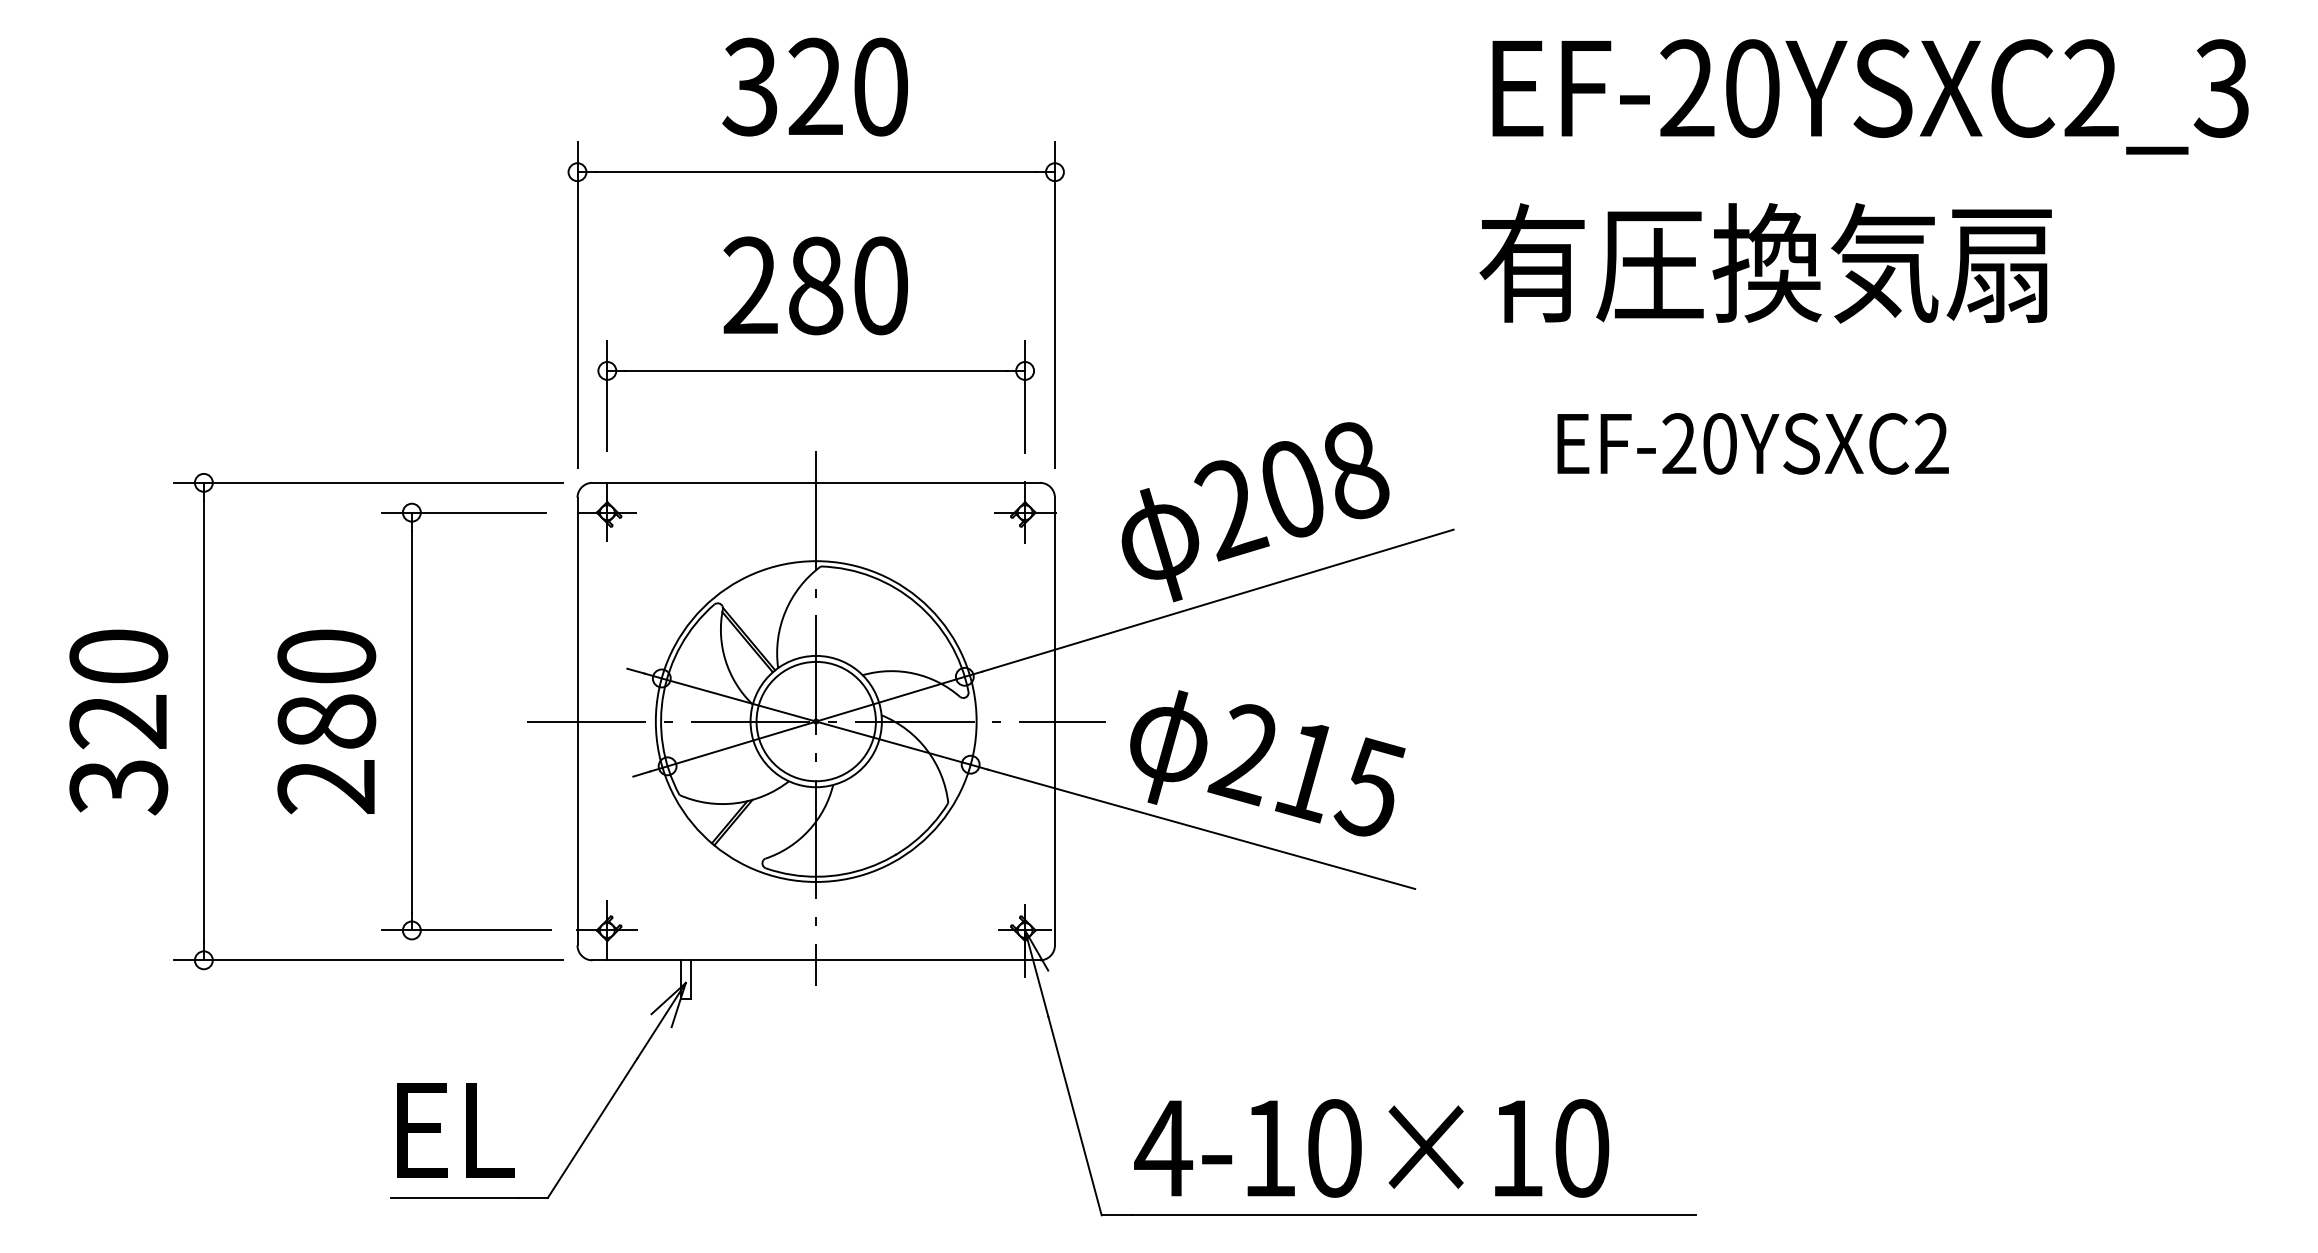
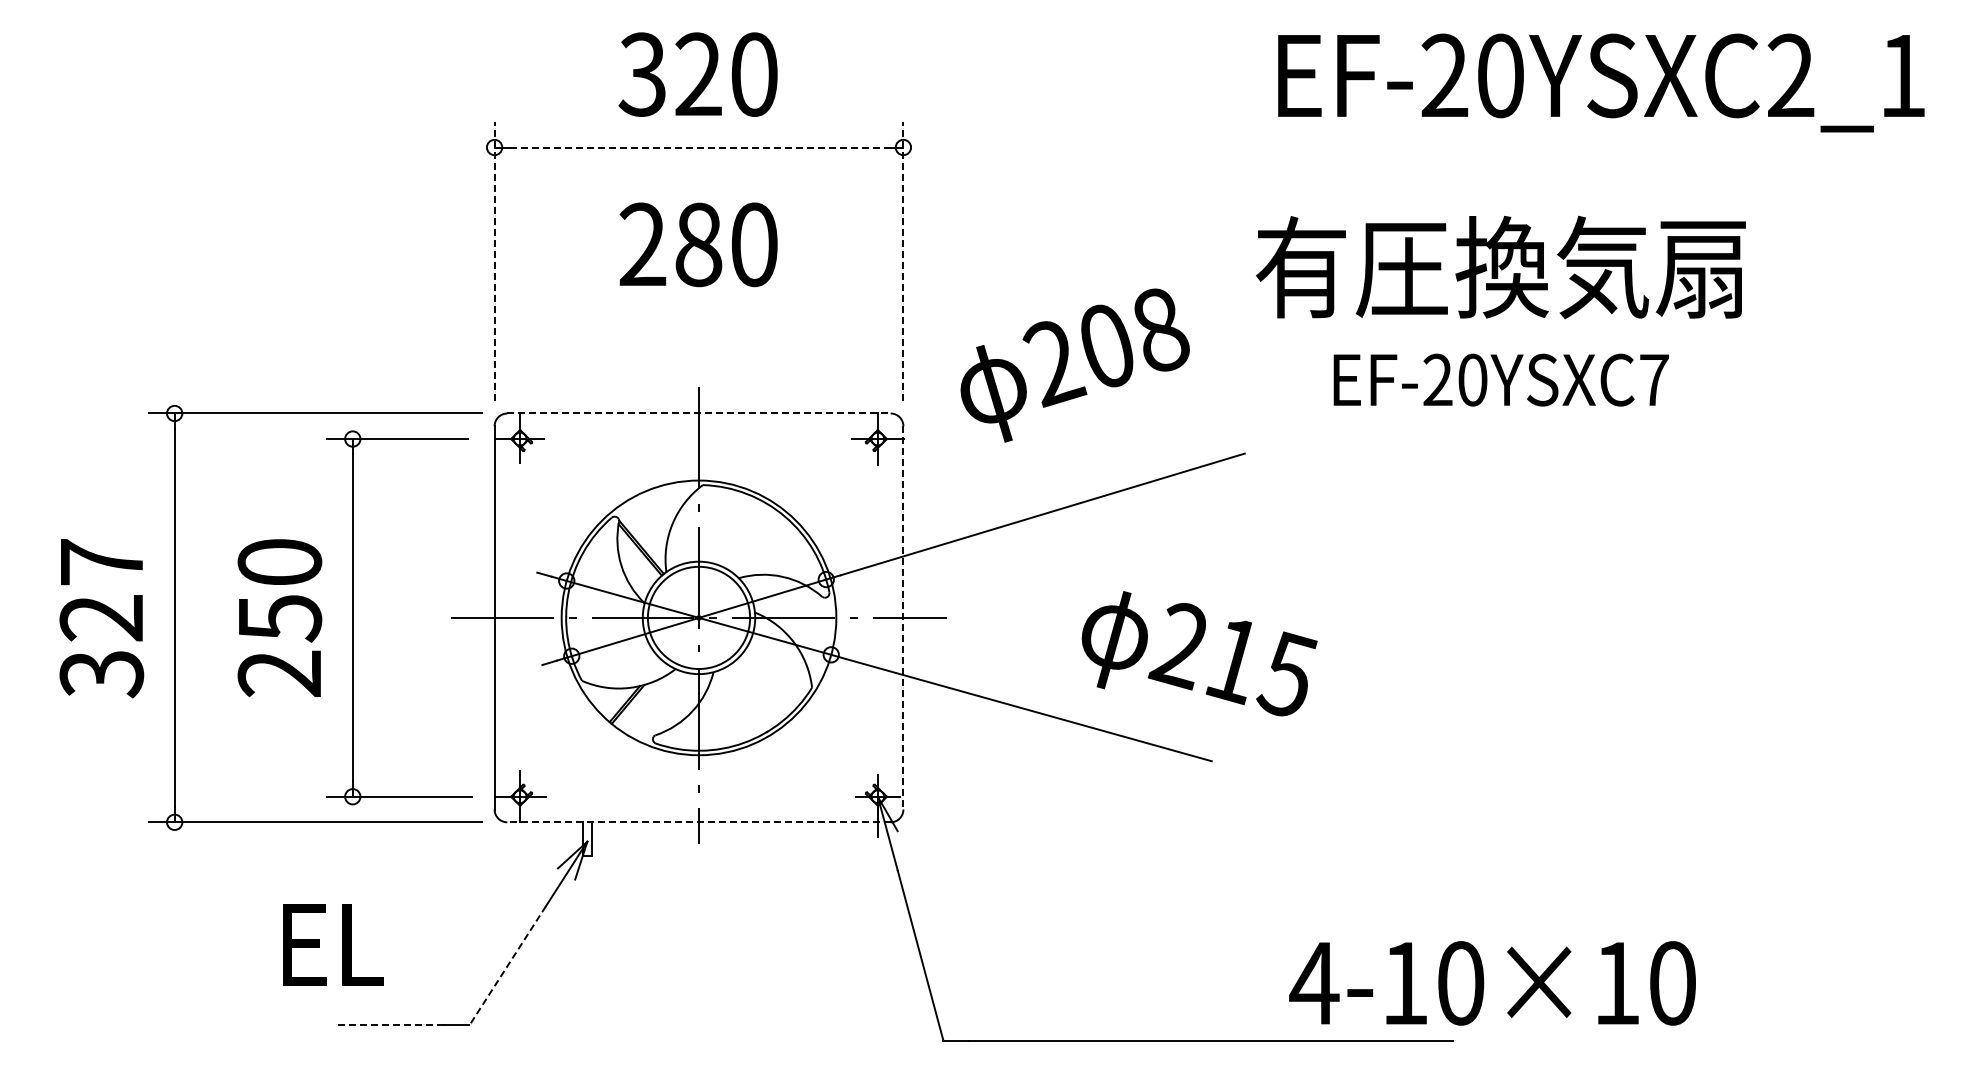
text: (2220, 88) -> (1901, 75), EF-20YSXC2_3 -> EF-20YSXC2_1
line: (816, 172) -> (699, 147), solid -> dashed
text: (1765, 263) -> (1500, 267), moved
line: (577, 304) -> (494, 260), solid -> dashed
line: (1055, 304) -> (903, 260), solid -> dashed
part: (815, 371) -> (698, 318), removed
text: (1932, 443) -> (1654, 379), EF-20YSXC2 -> EF-20YSXC7
line: (816, 482) -> (699, 413), solid -> dashed
text: (1254, 512) -> (1074, 365), moved
text: (118, 656) -> (101, 562), 320 -> 327
line: (1055, 721) -> (903, 617), solid -> dashed
text: (326, 722) -> (279, 618), 280 -> 250
text: (1267, 763) -> (1199, 653), moved
line: (816, 960) -> (699, 822), solid -> dashed
line: (592, 1127) -> (507, 965), solid -> dashed
text: (455, 1129) -> (333, 944), moved
text: (1371, 1148) -> (1492, 983), moved
line: (454, 1197) -> (389, 1025), solid -> dashed

